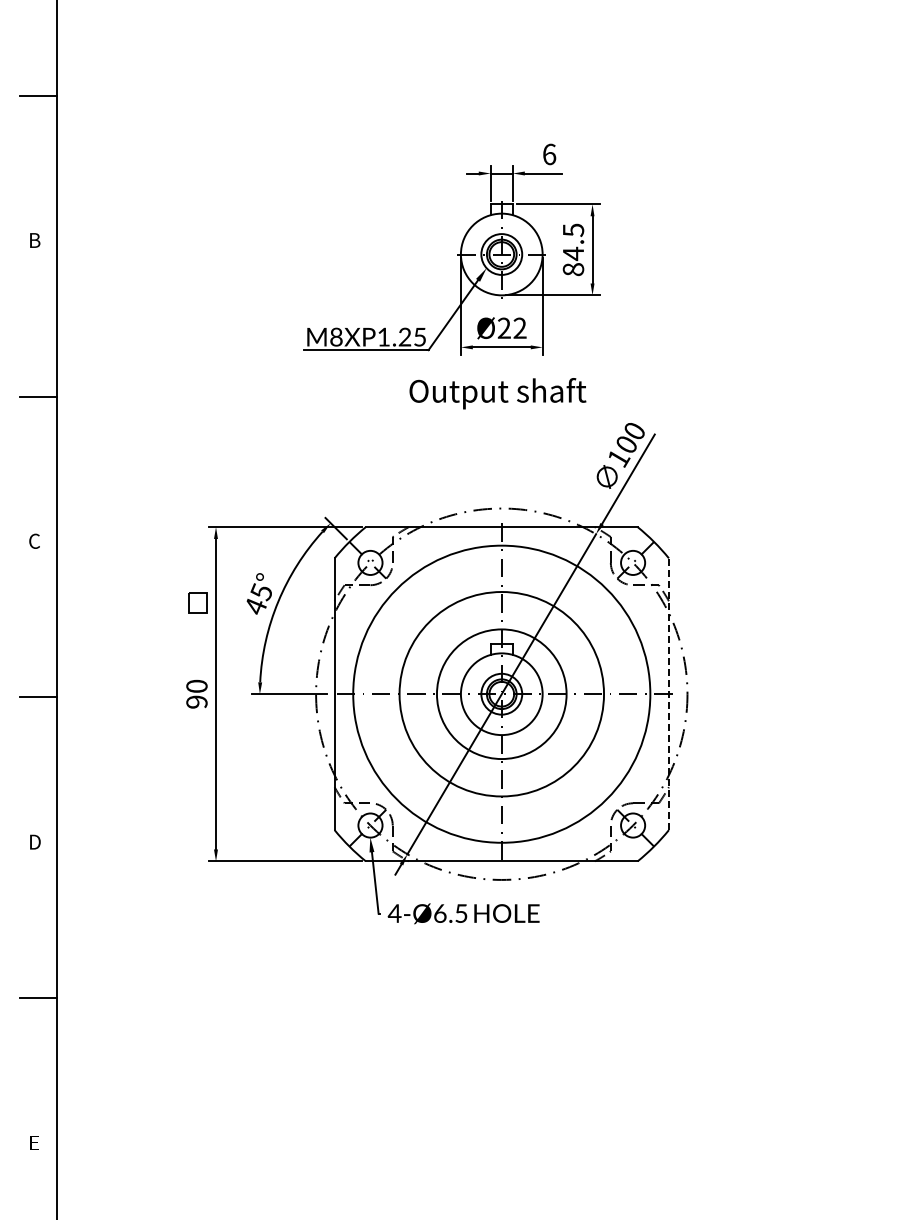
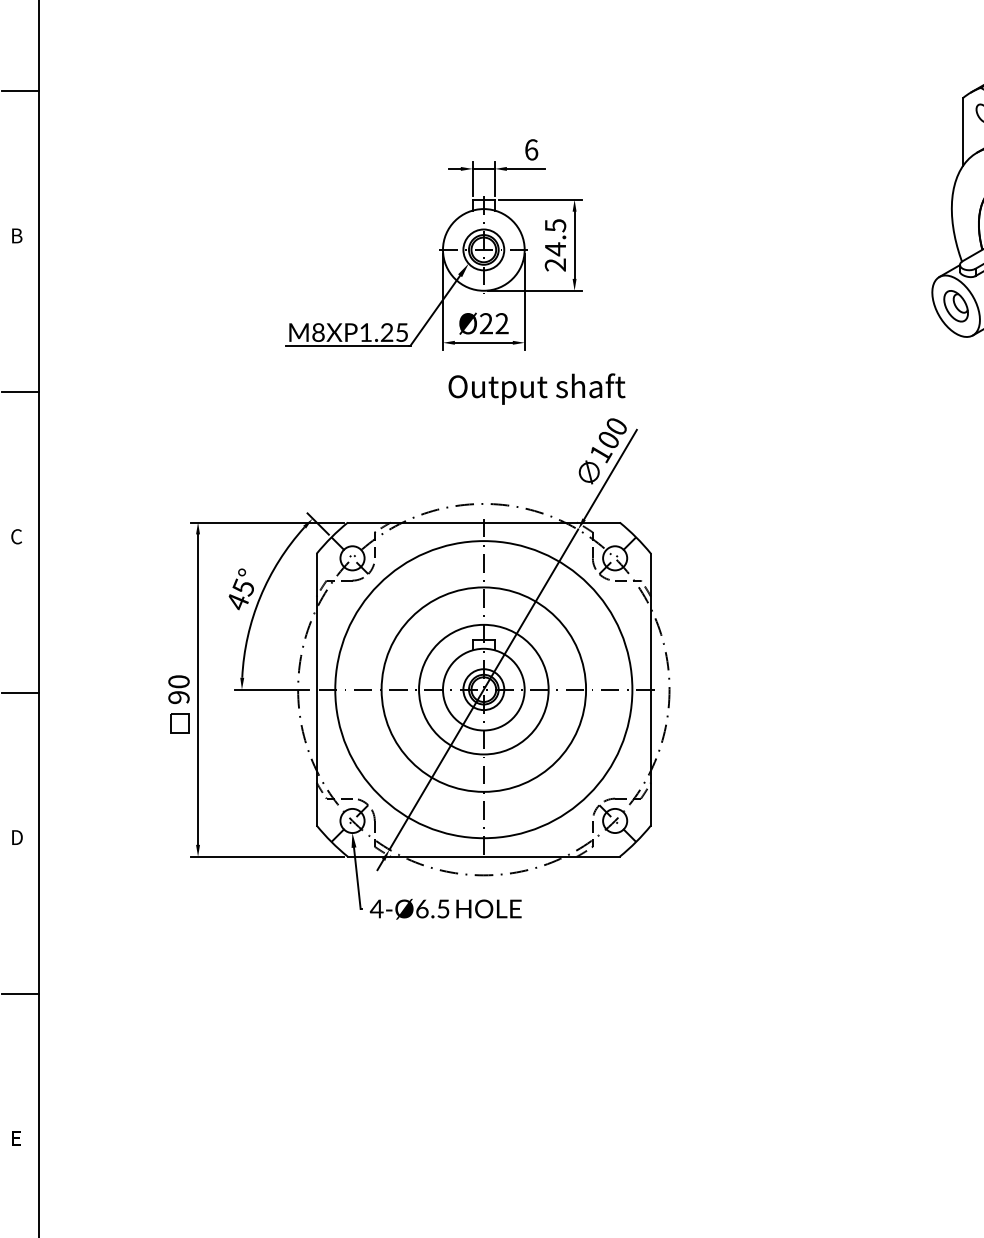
text: (573, 269) -> (555, 264), 84.5 -> 24.5
text: (497, 393) -> (536, 388), moved
part: (197, 603) -> (179, 723), moved
line: (668, 694) -> (650, 689), dashed -> solid

